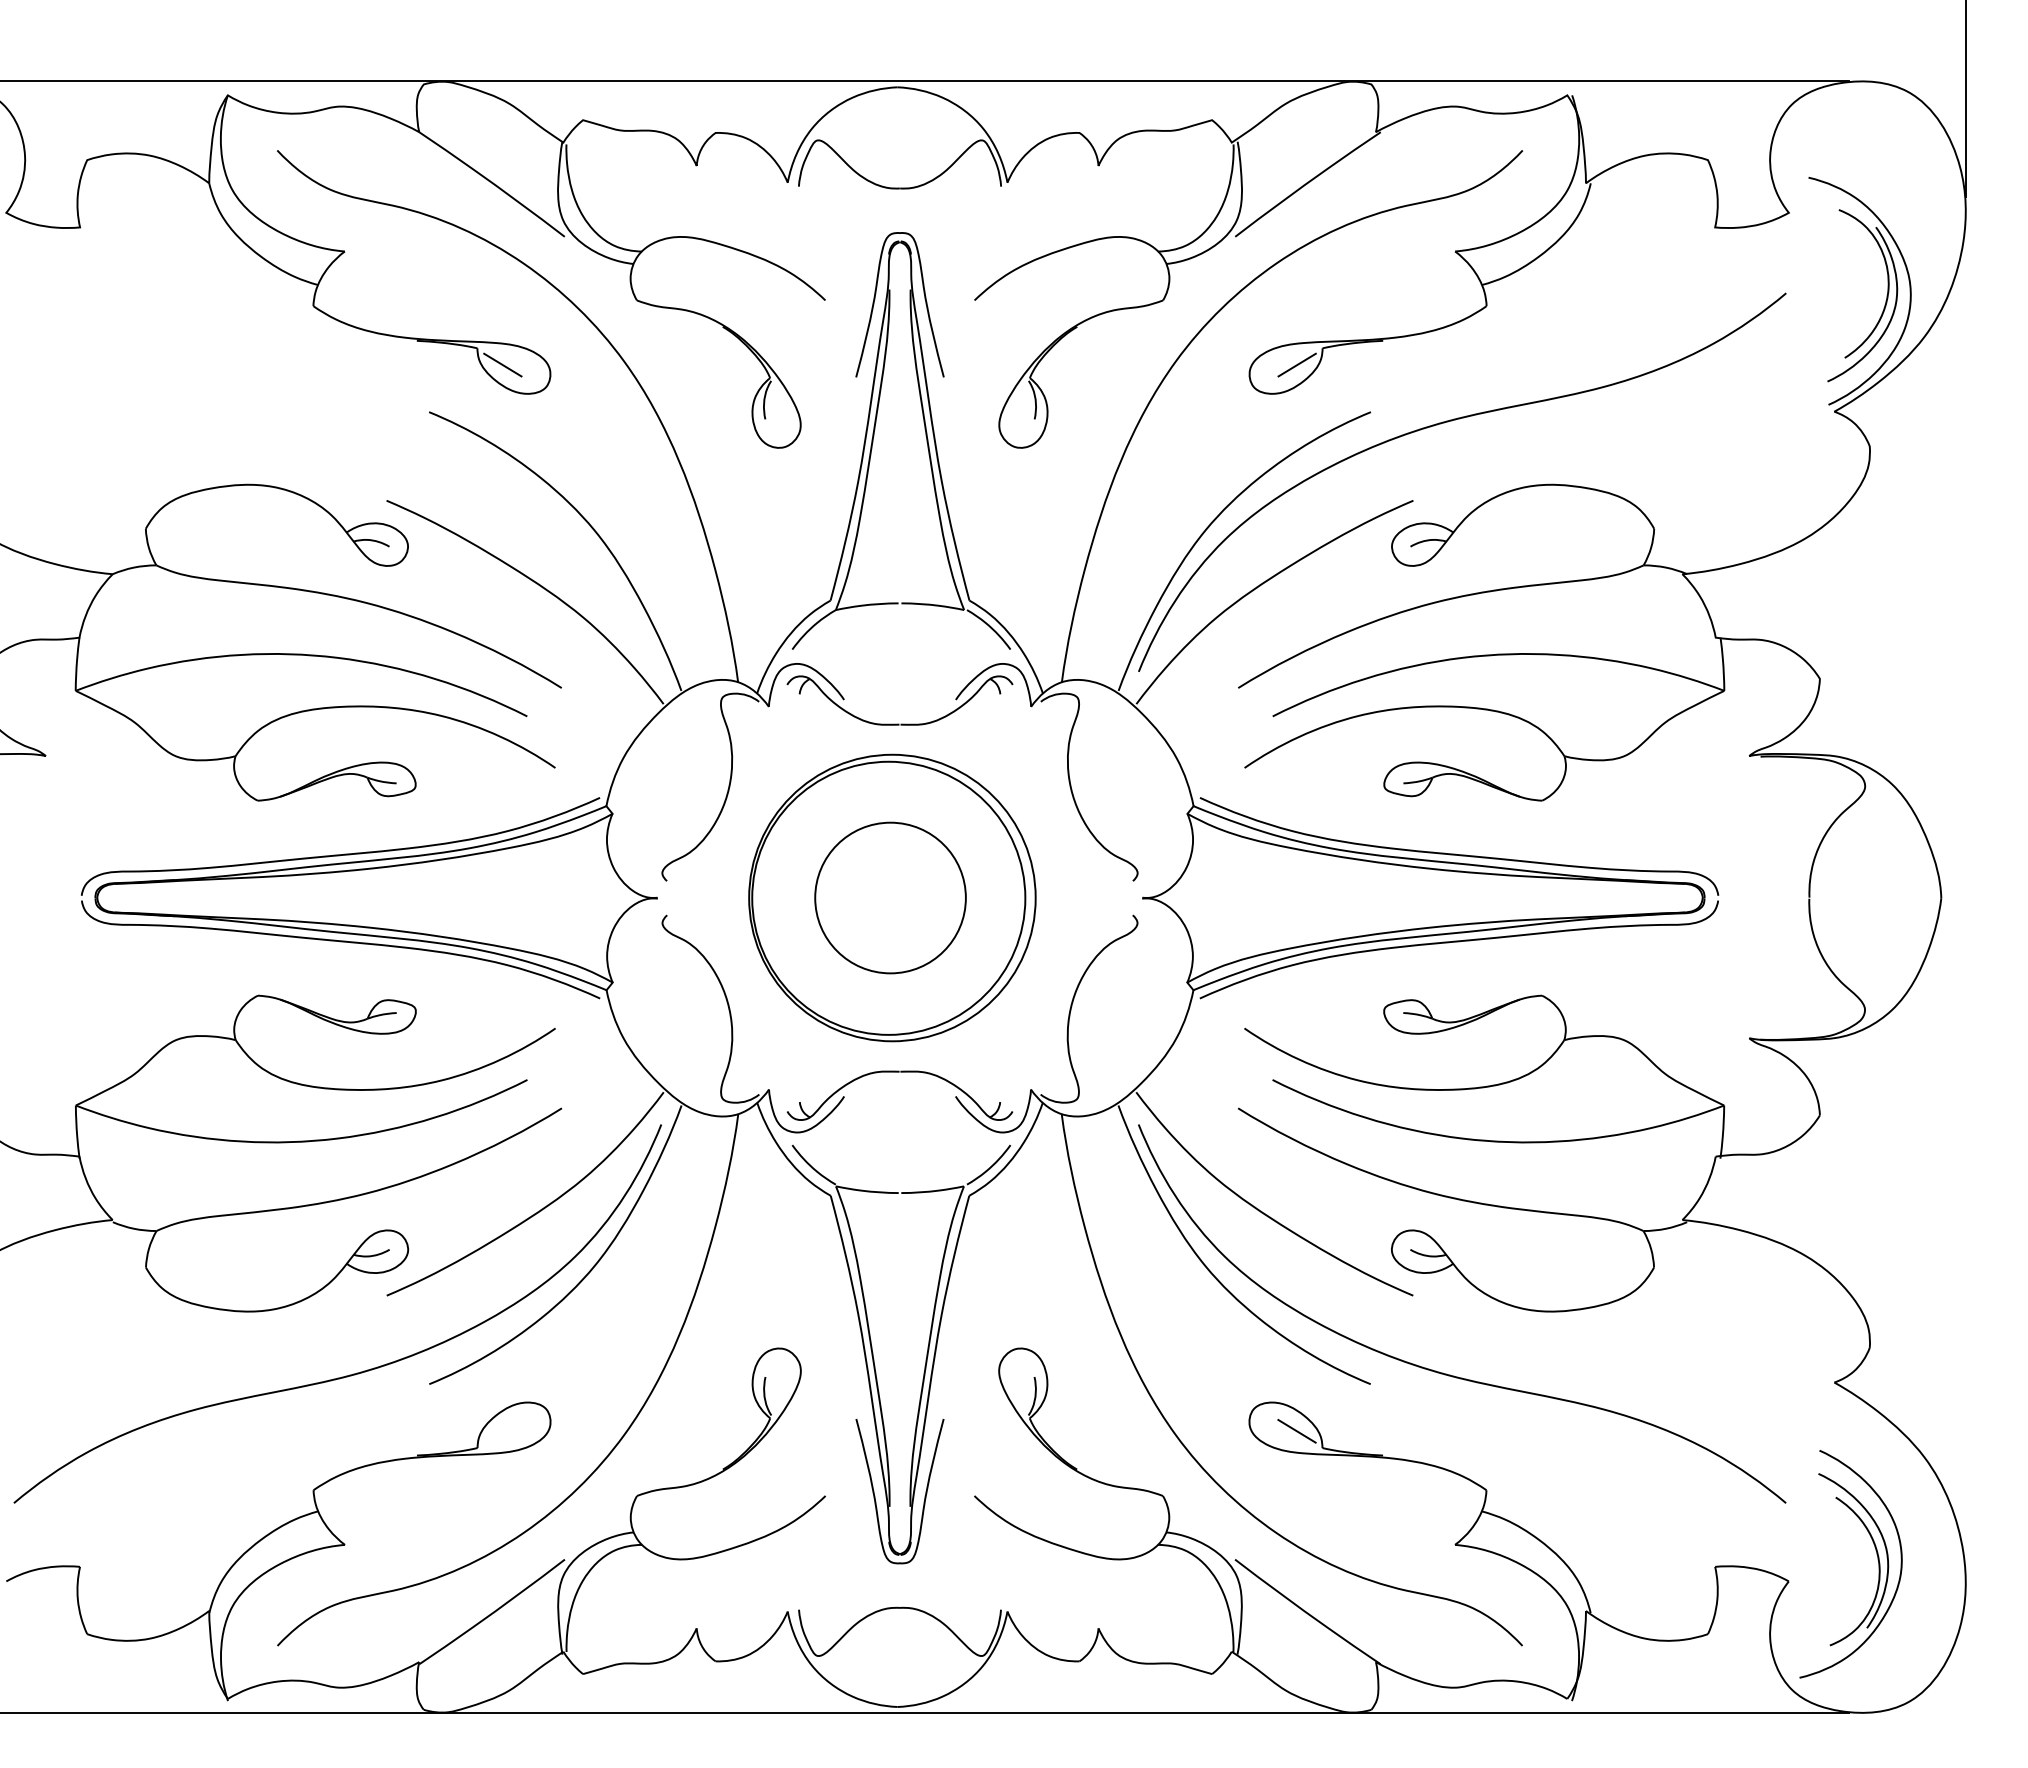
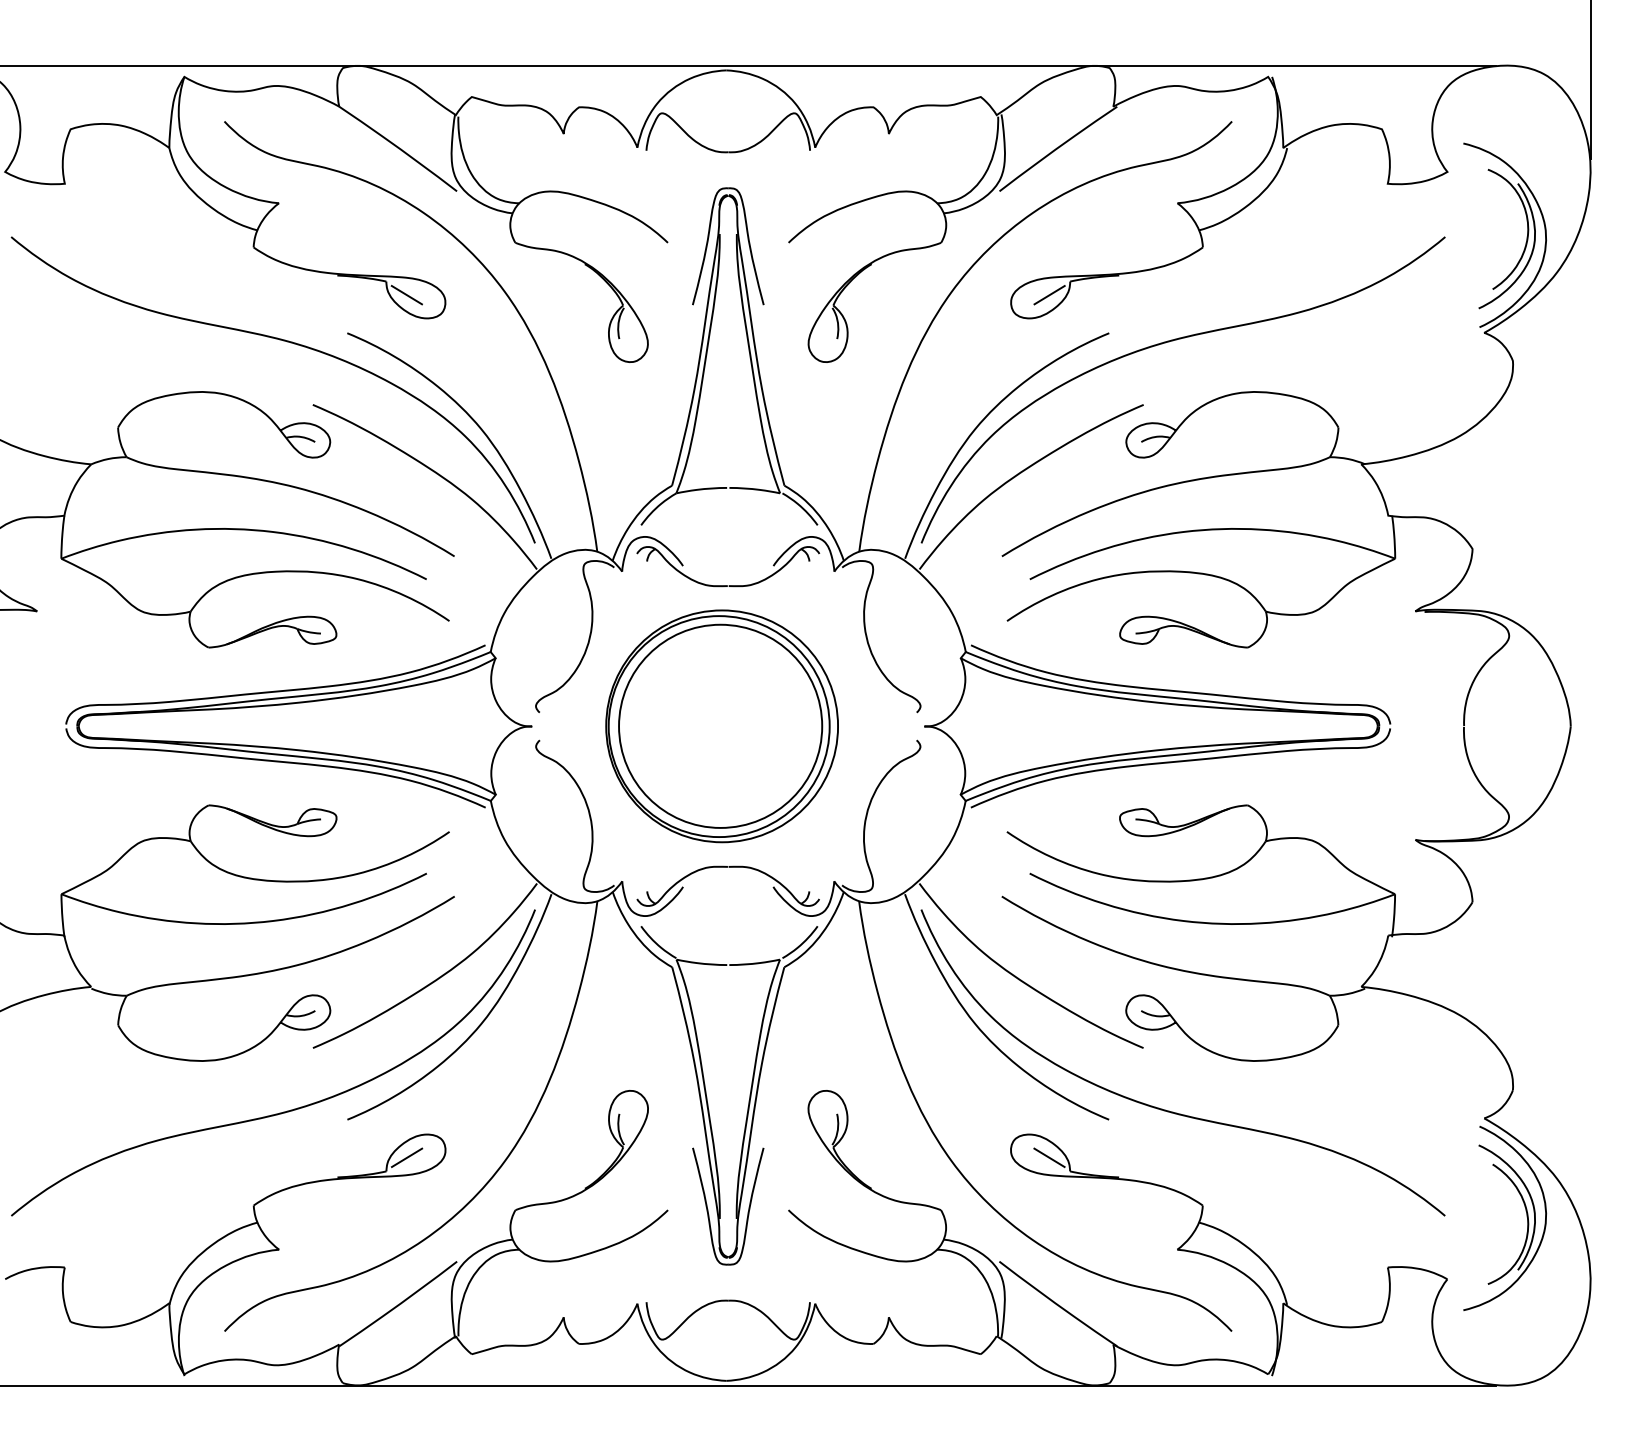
curve: (351, 422) -> (284, 341), added
circle: (890, 897) -> (720, 725), size x1.67
line: (502, 1430) -> (406, 1157), added
part: (1877, 1559) -> (1526, 1214), moved

